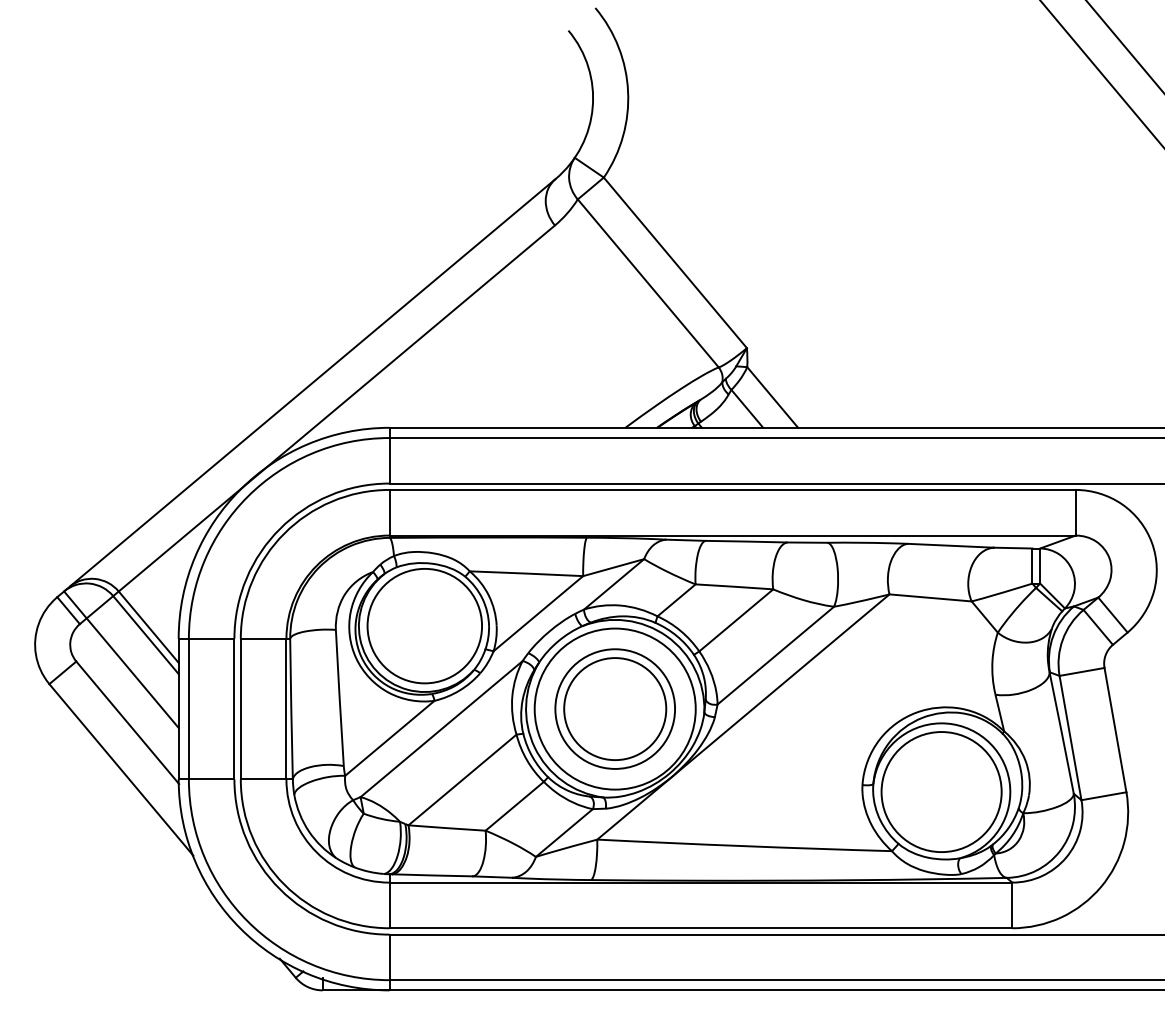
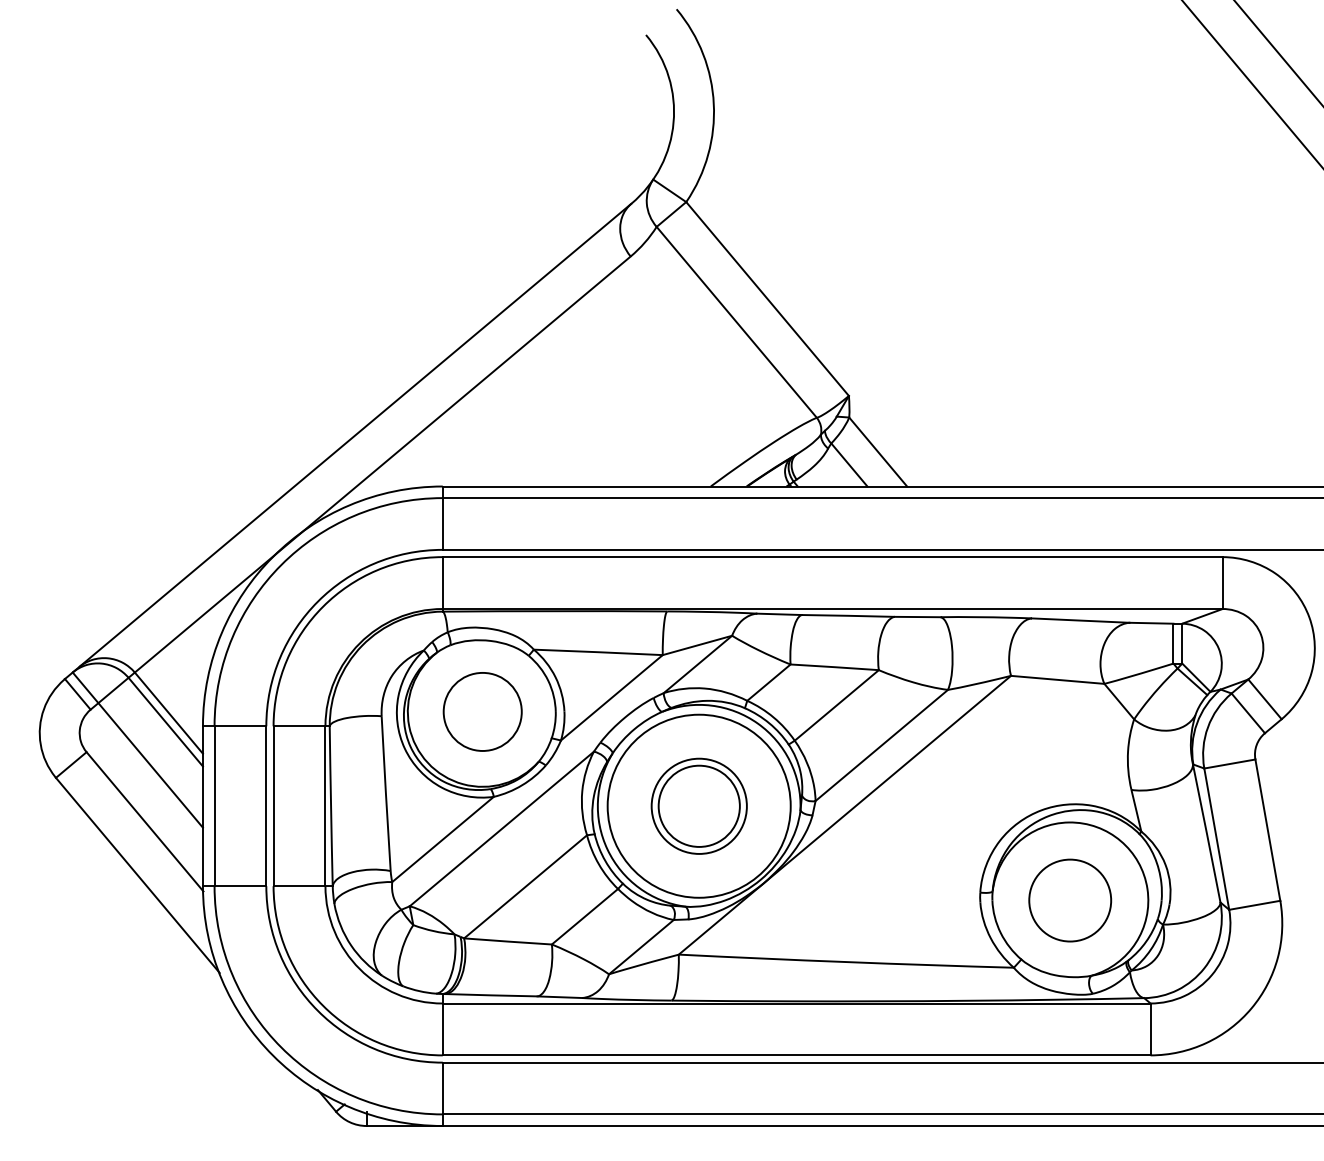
circle: (424, 625) -> (482, 711), size x0.6
part: (615, 709) -> (699, 806), size x0.7
circle: (940, 792) -> (1069, 900), size x0.6

